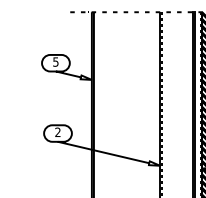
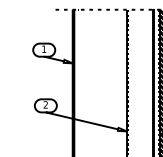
text: (55, 61) -> (43, 48), 5 -> 1

